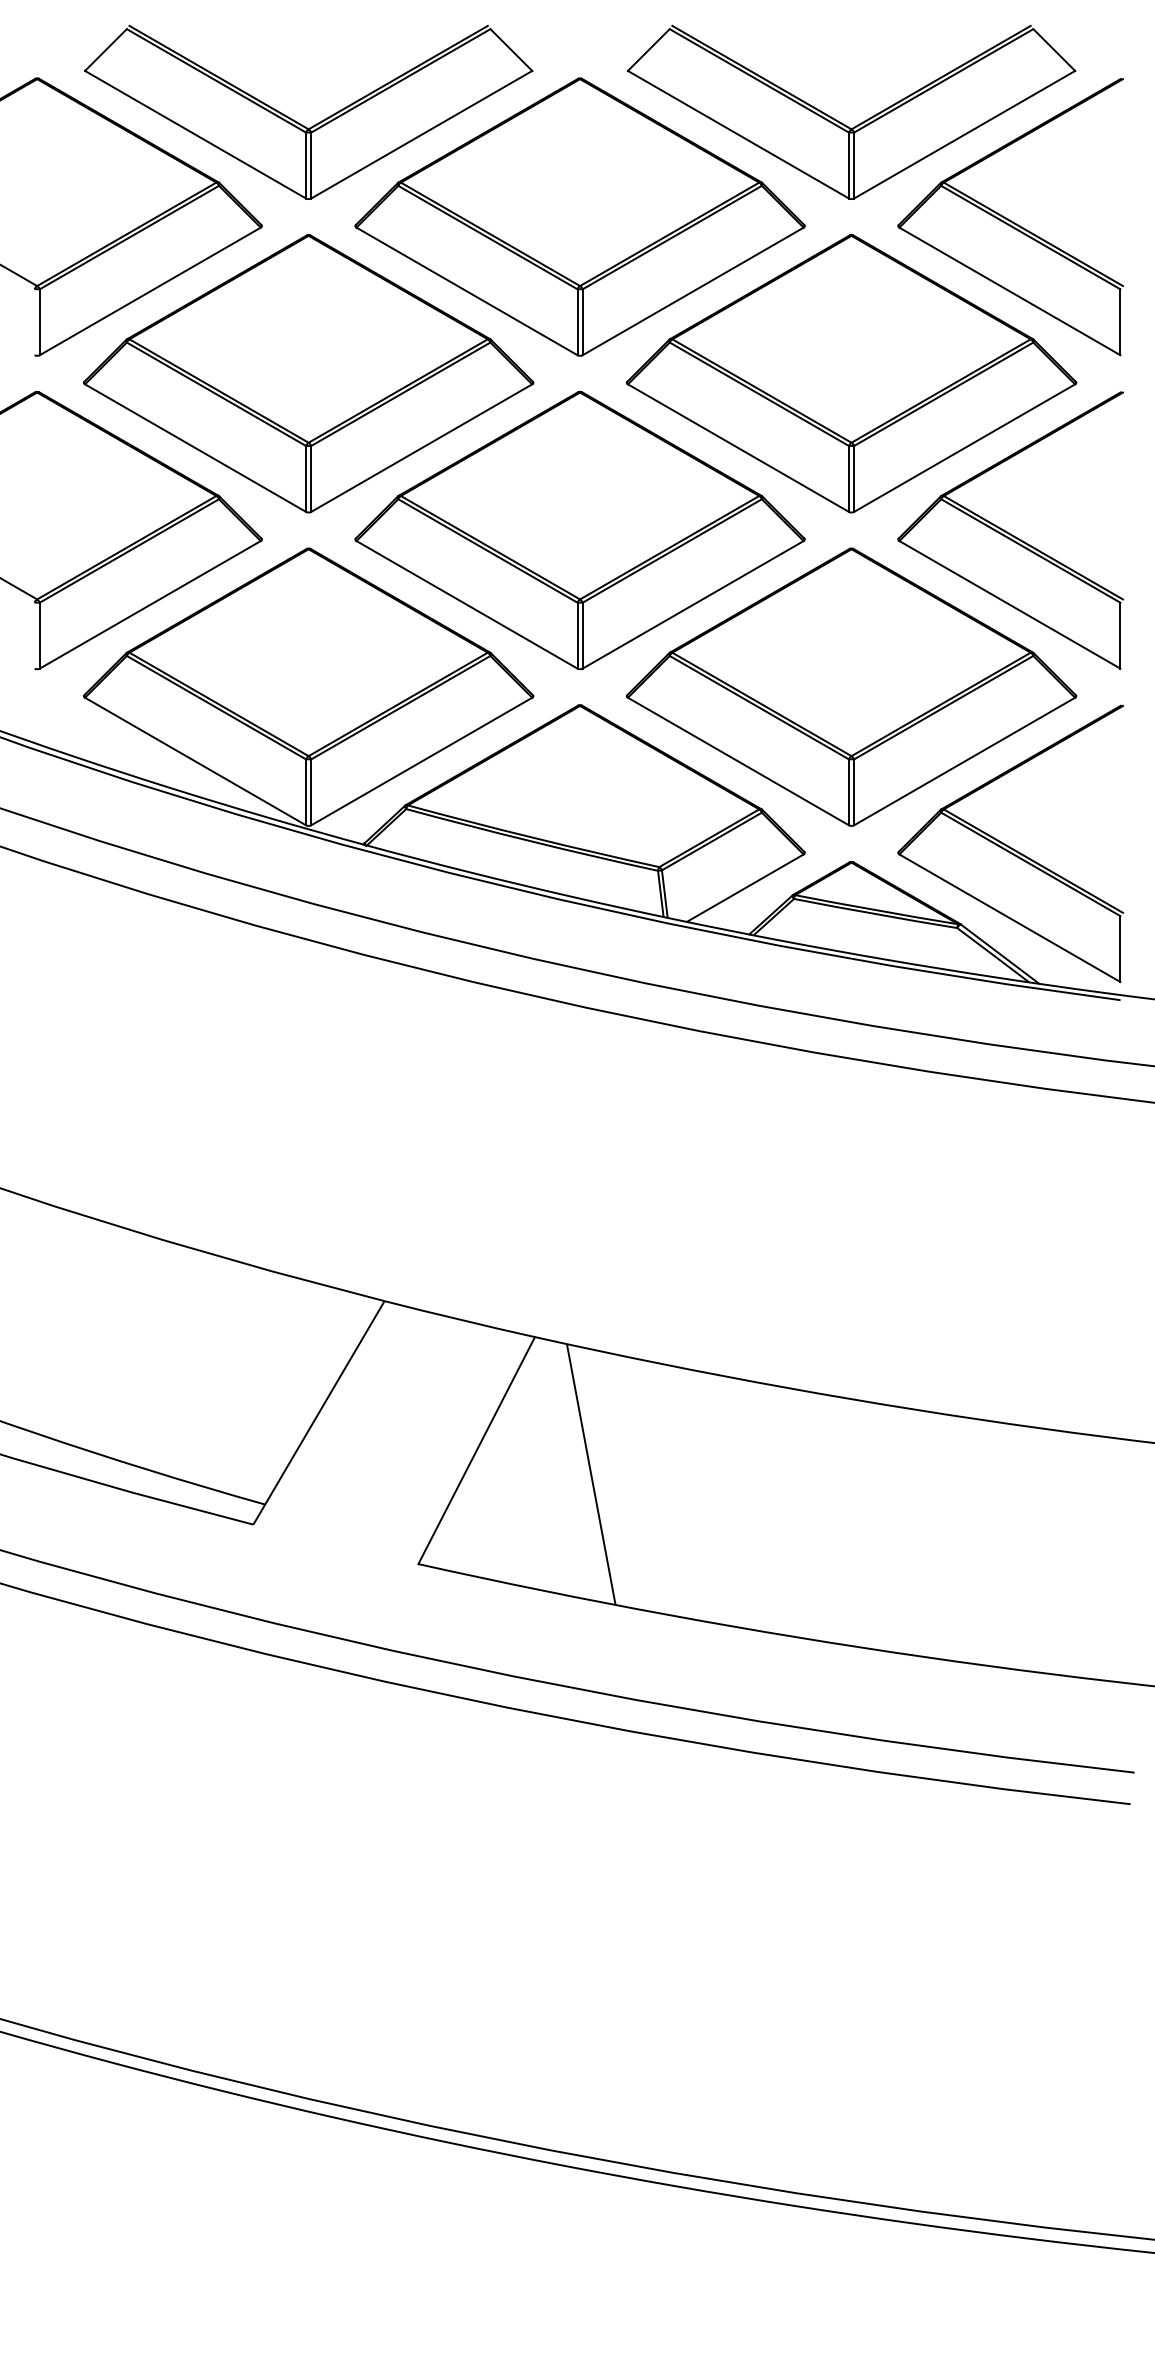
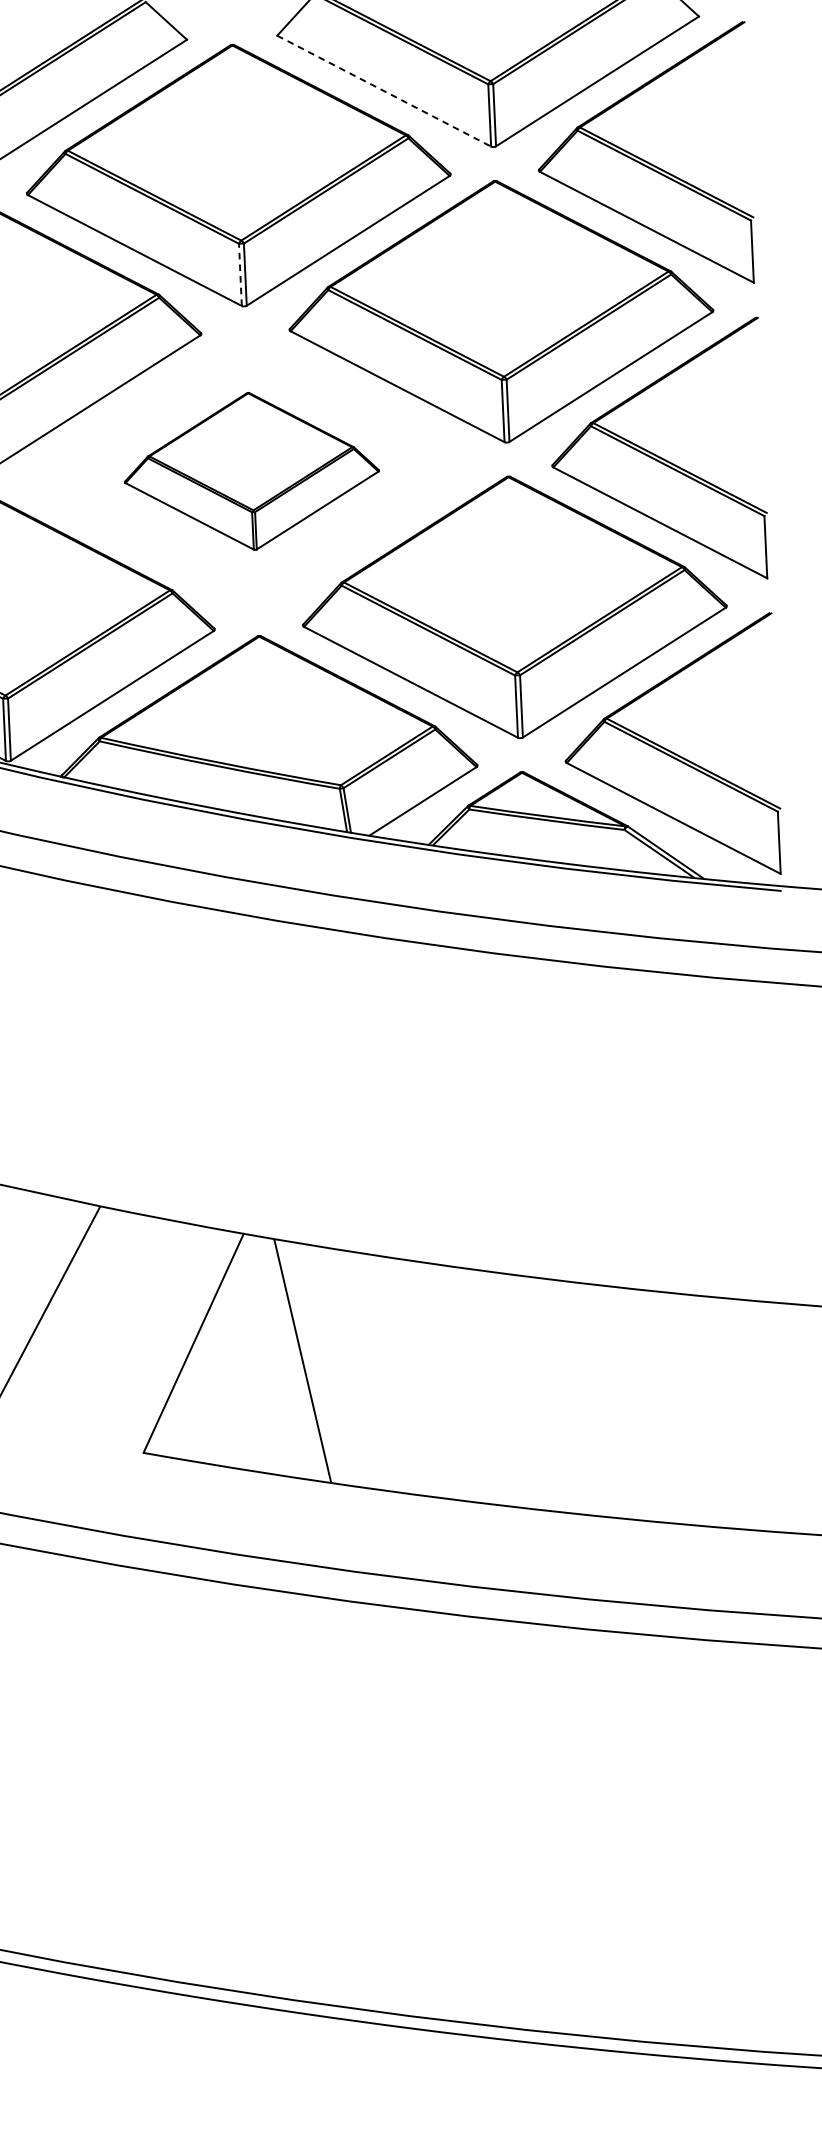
line: (738, 134) -> (384, 90), solid -> dashed
line: (577, 322) -> (240, 275), solid -> dashed
part: (579, 530) -> (251, 471), size x0.6

